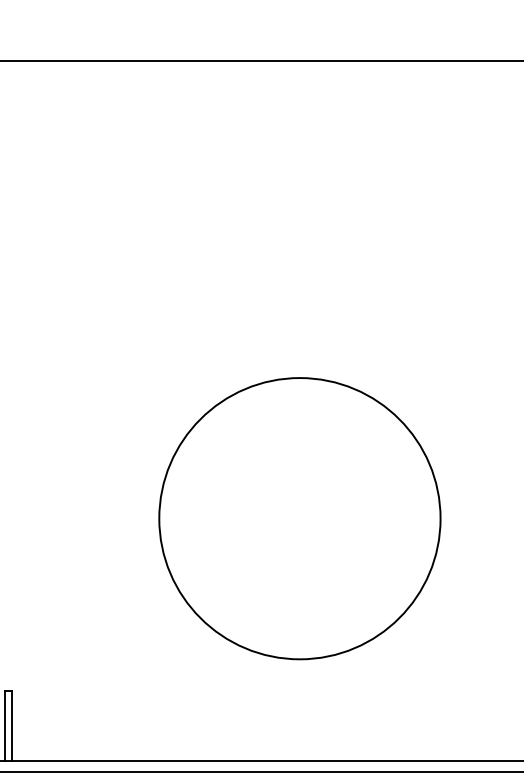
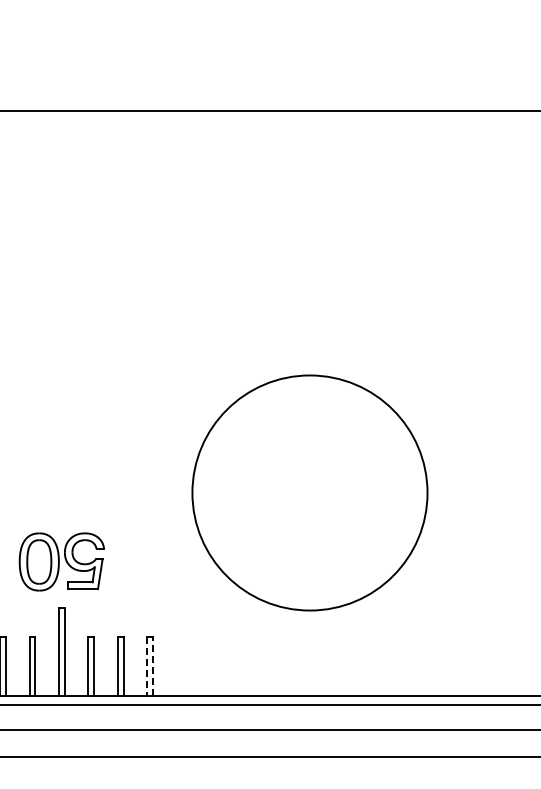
circle: (299, 518) -> (309, 492), moved
line: (12, 725) -> (153, 665), solid -> dashed
line: (5, 726) -> (147, 666), solid -> dashed

